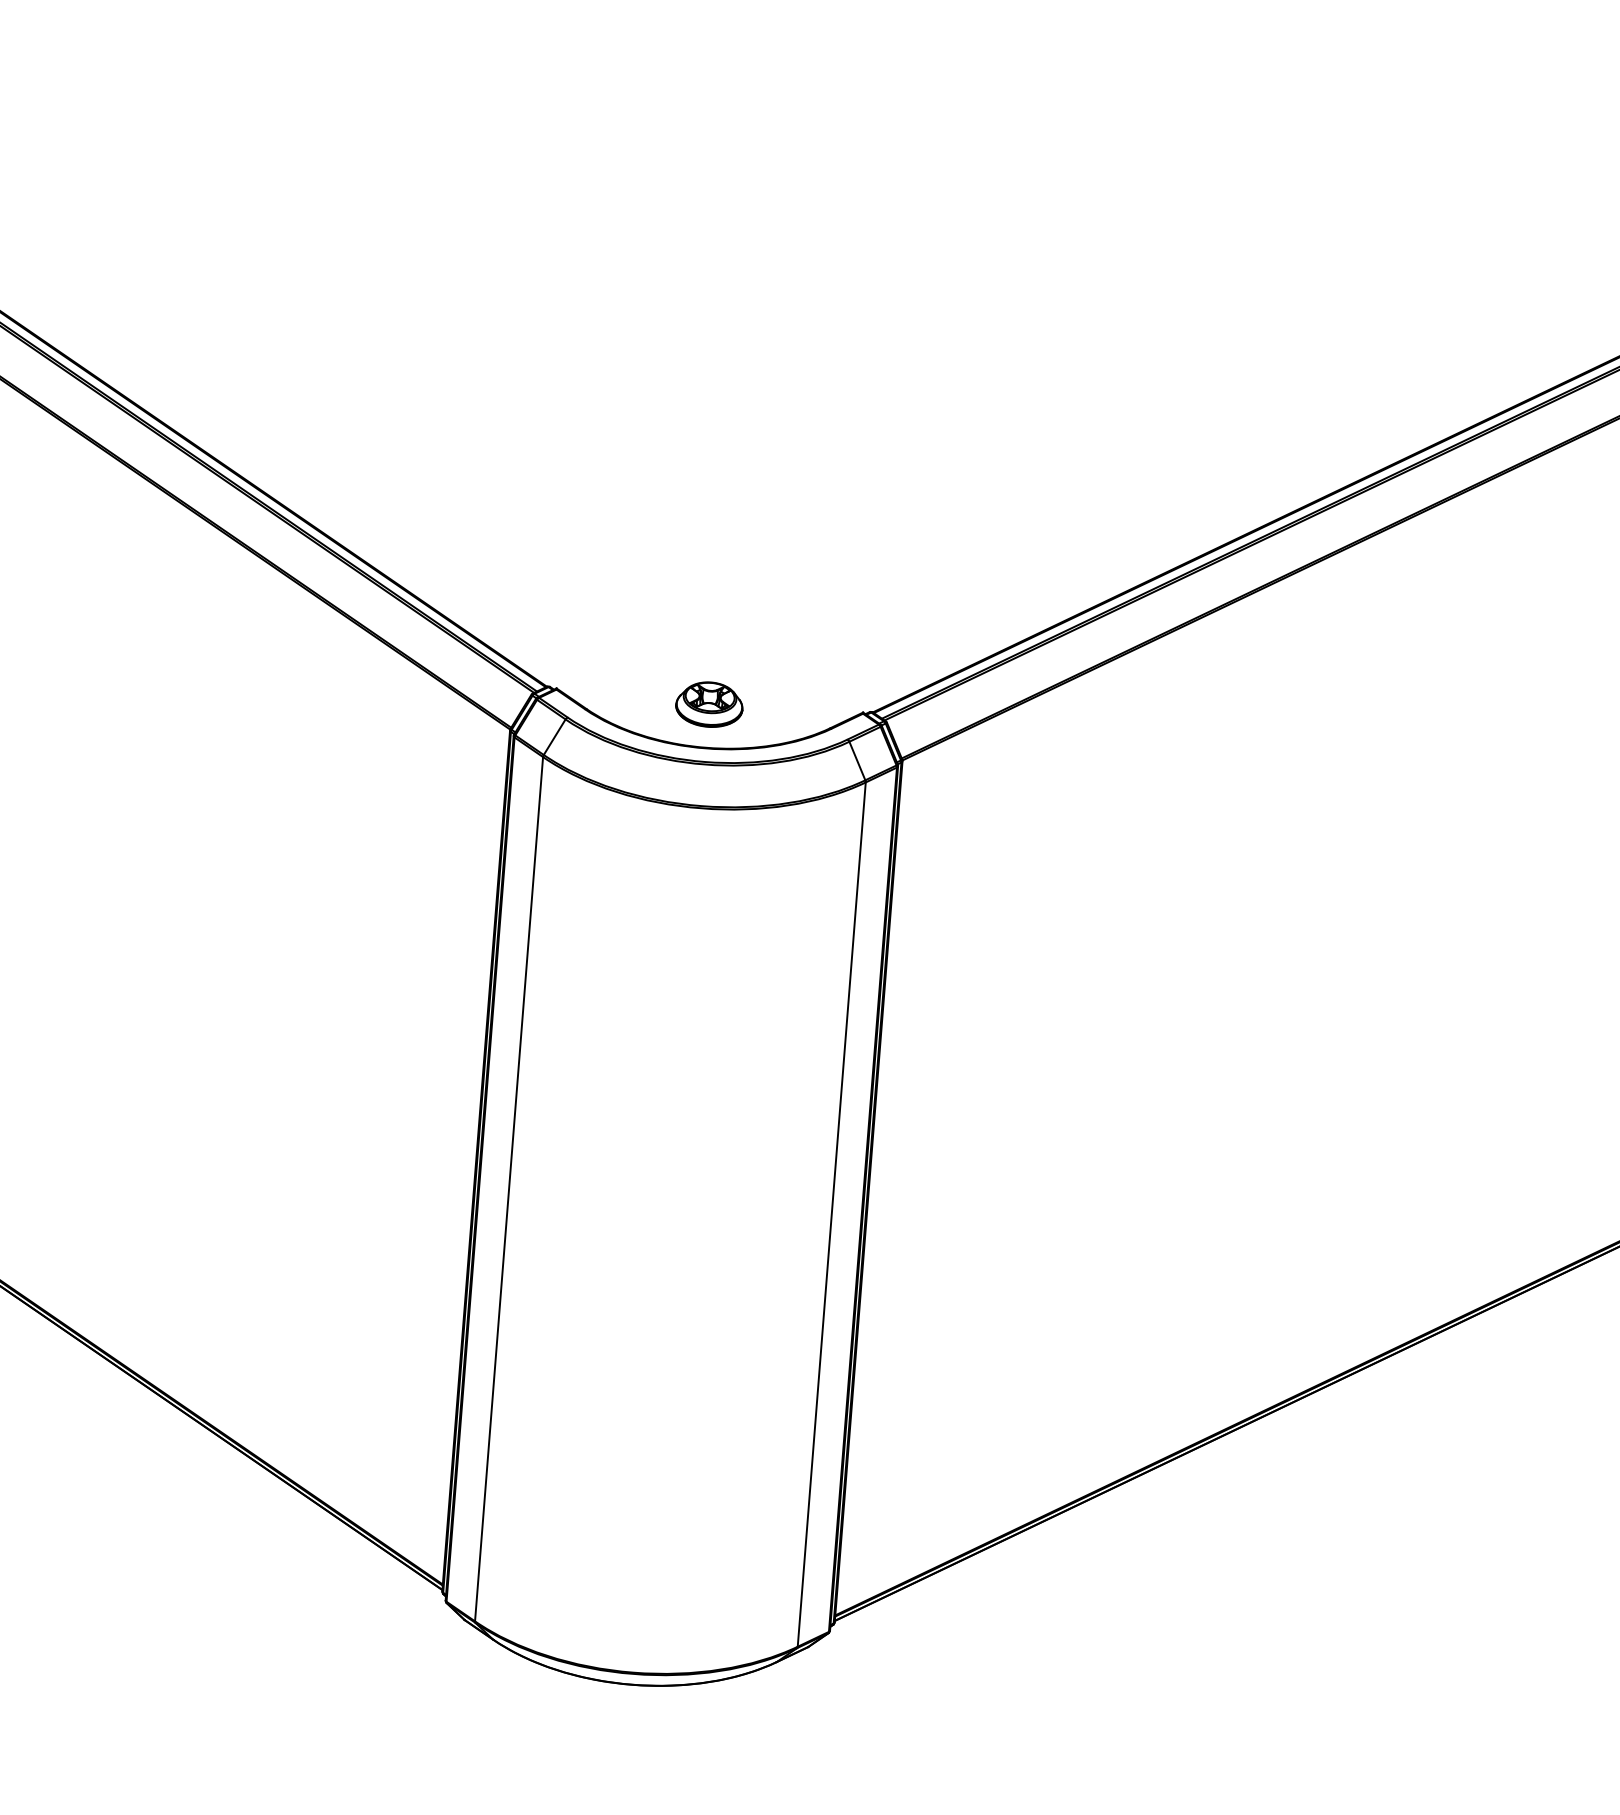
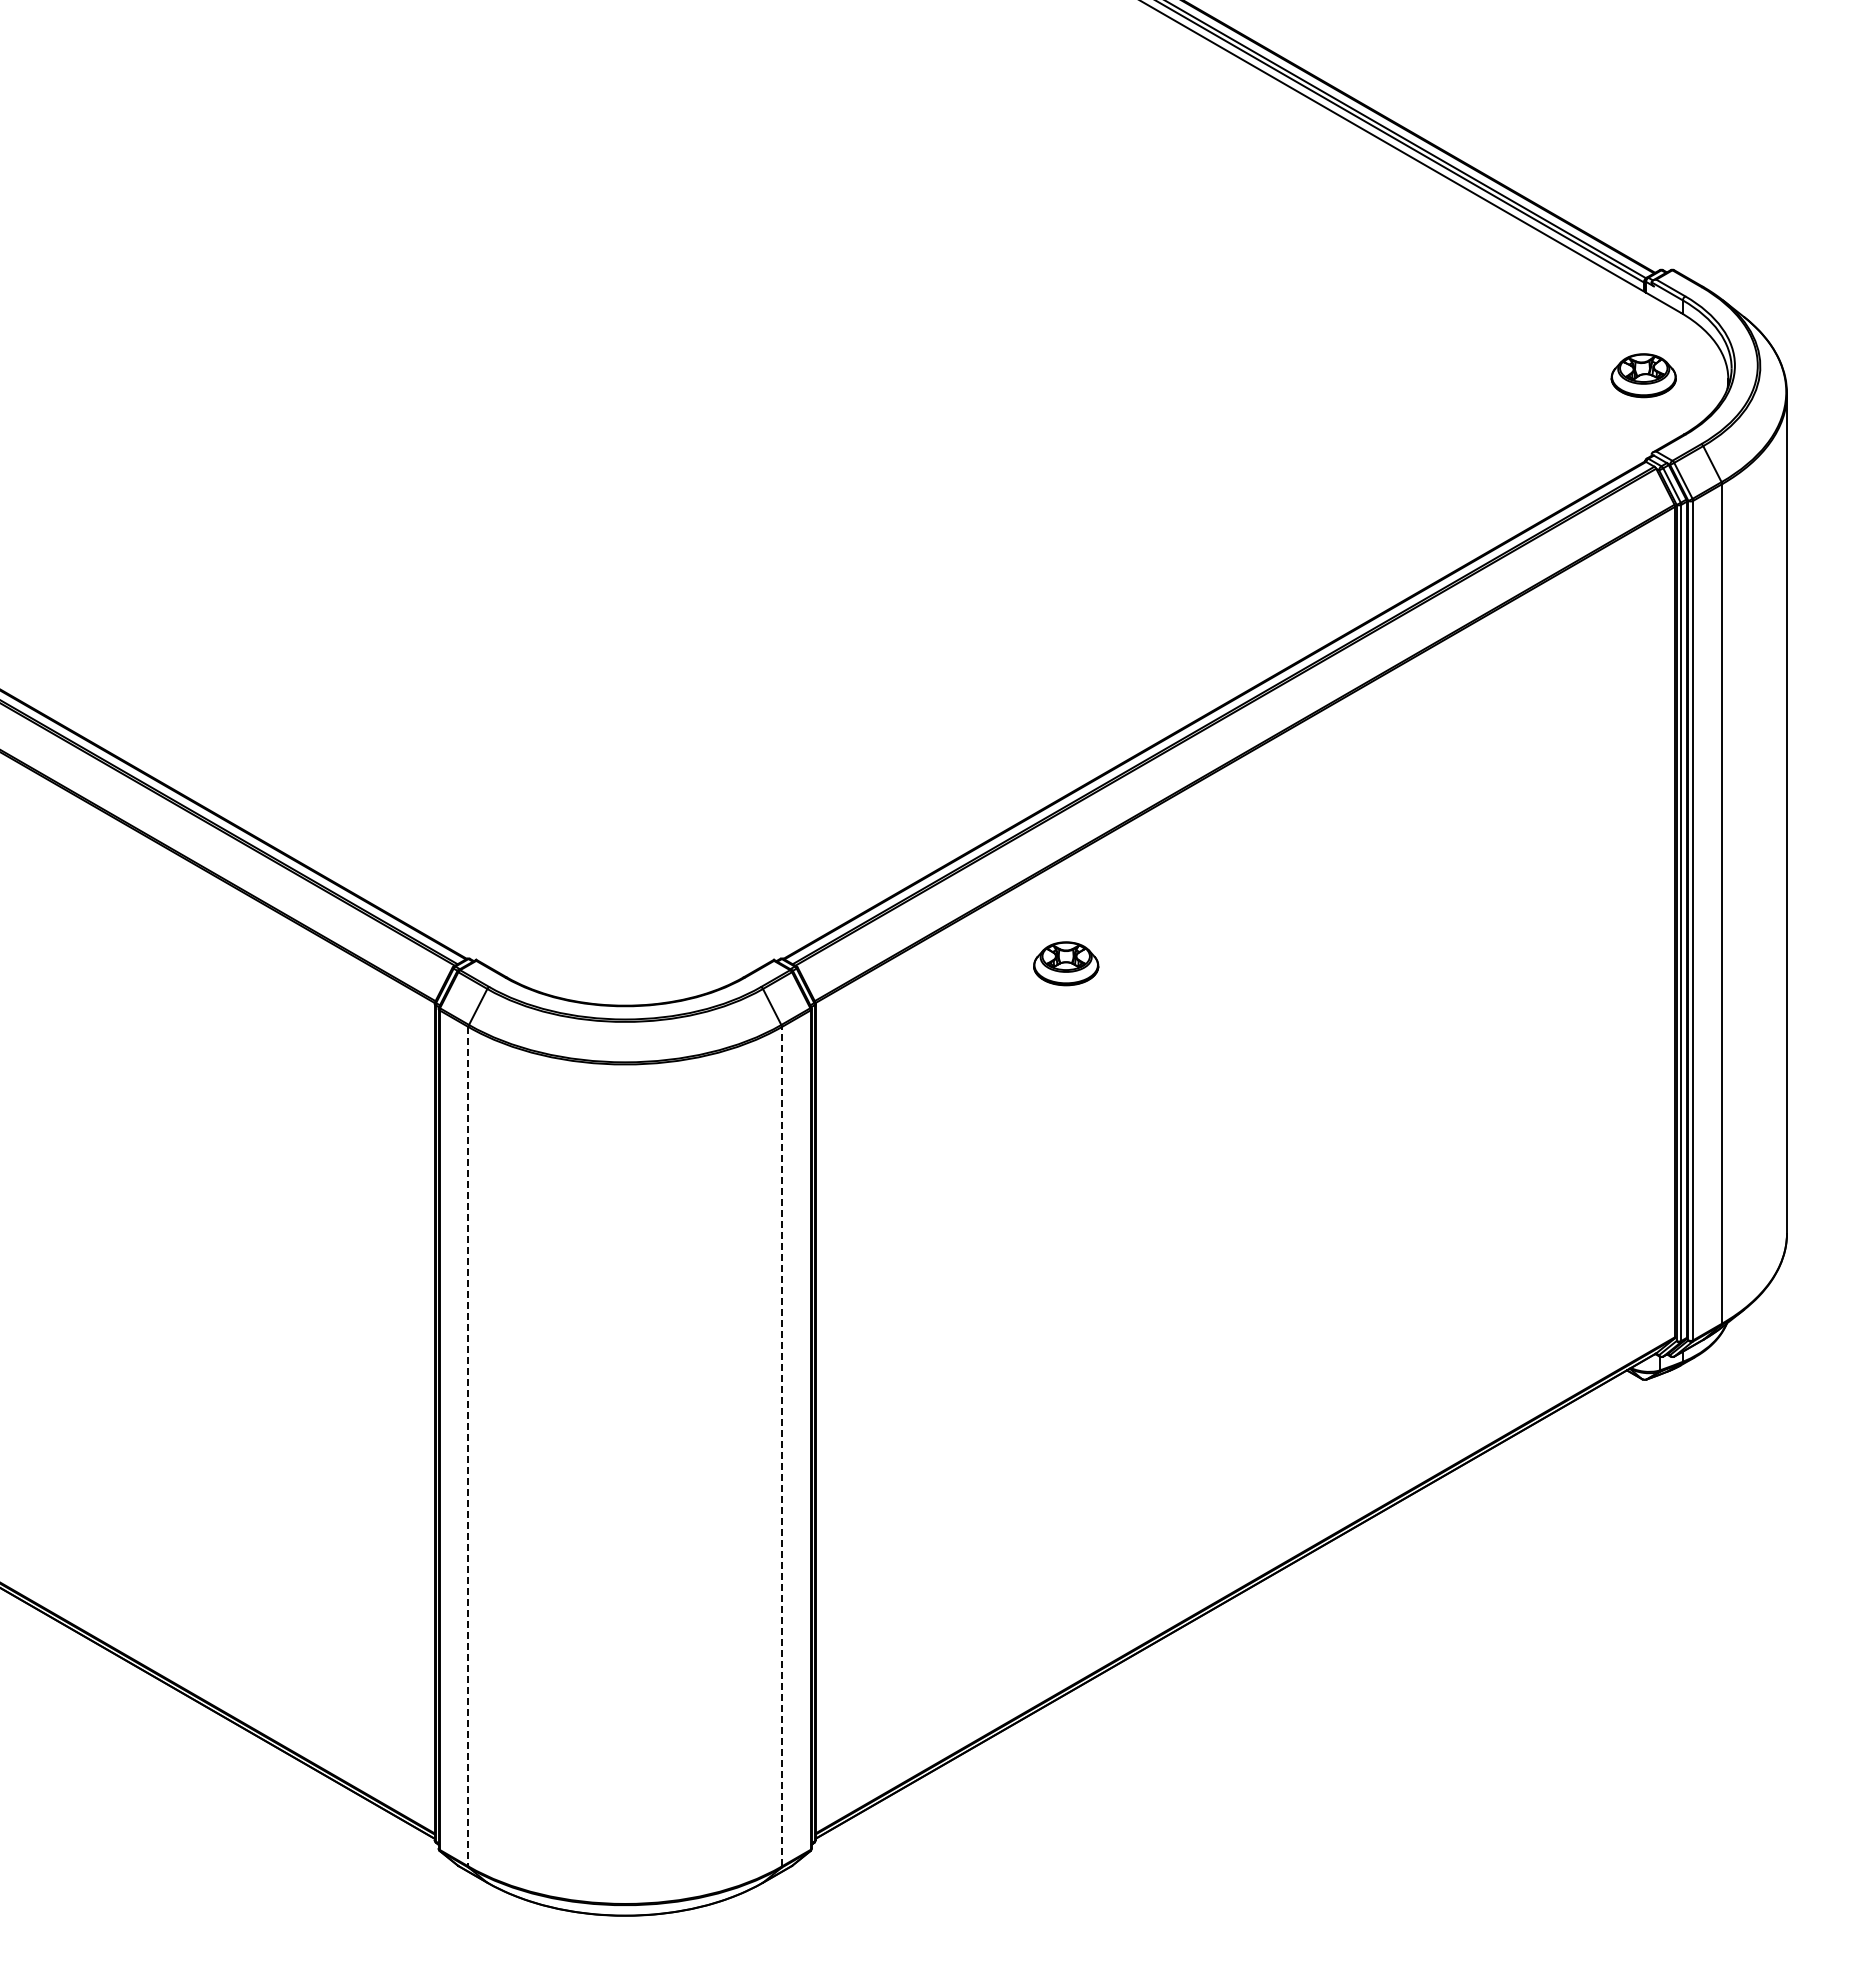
part: (709, 704) -> (1066, 963), moved
line: (509, 1188) -> (468, 1446), solid -> dashed
line: (831, 1214) -> (781, 1446), solid -> dashed

